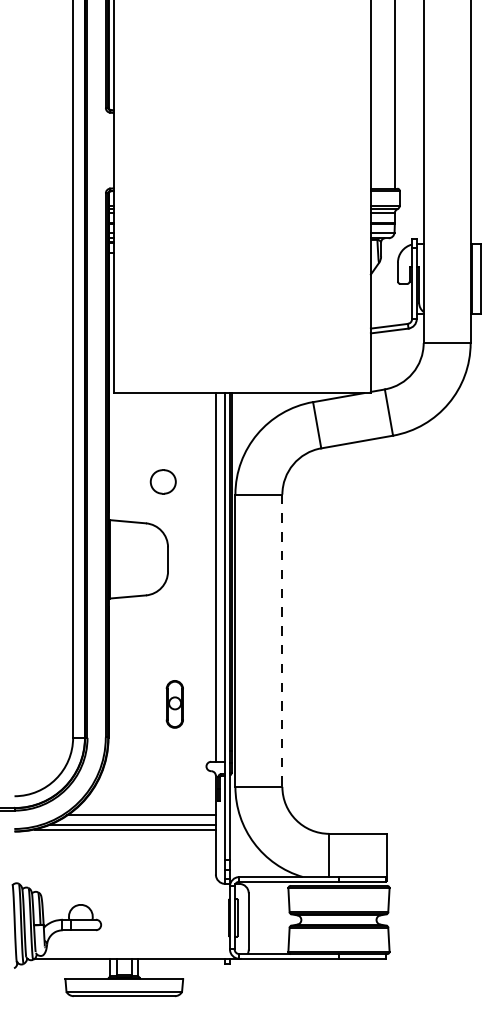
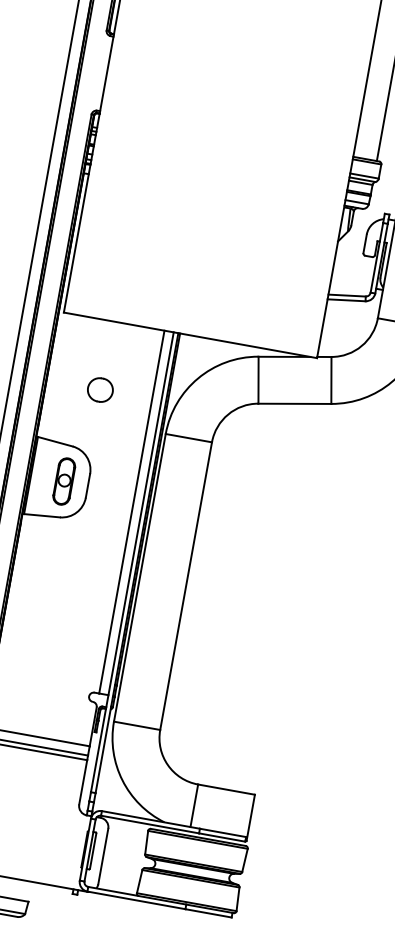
part: (162, 481) -> (99, 389), moved
line: (282, 641) -> (186, 586), dashed -> solid
part: (174, 704) -> (63, 481), moved

